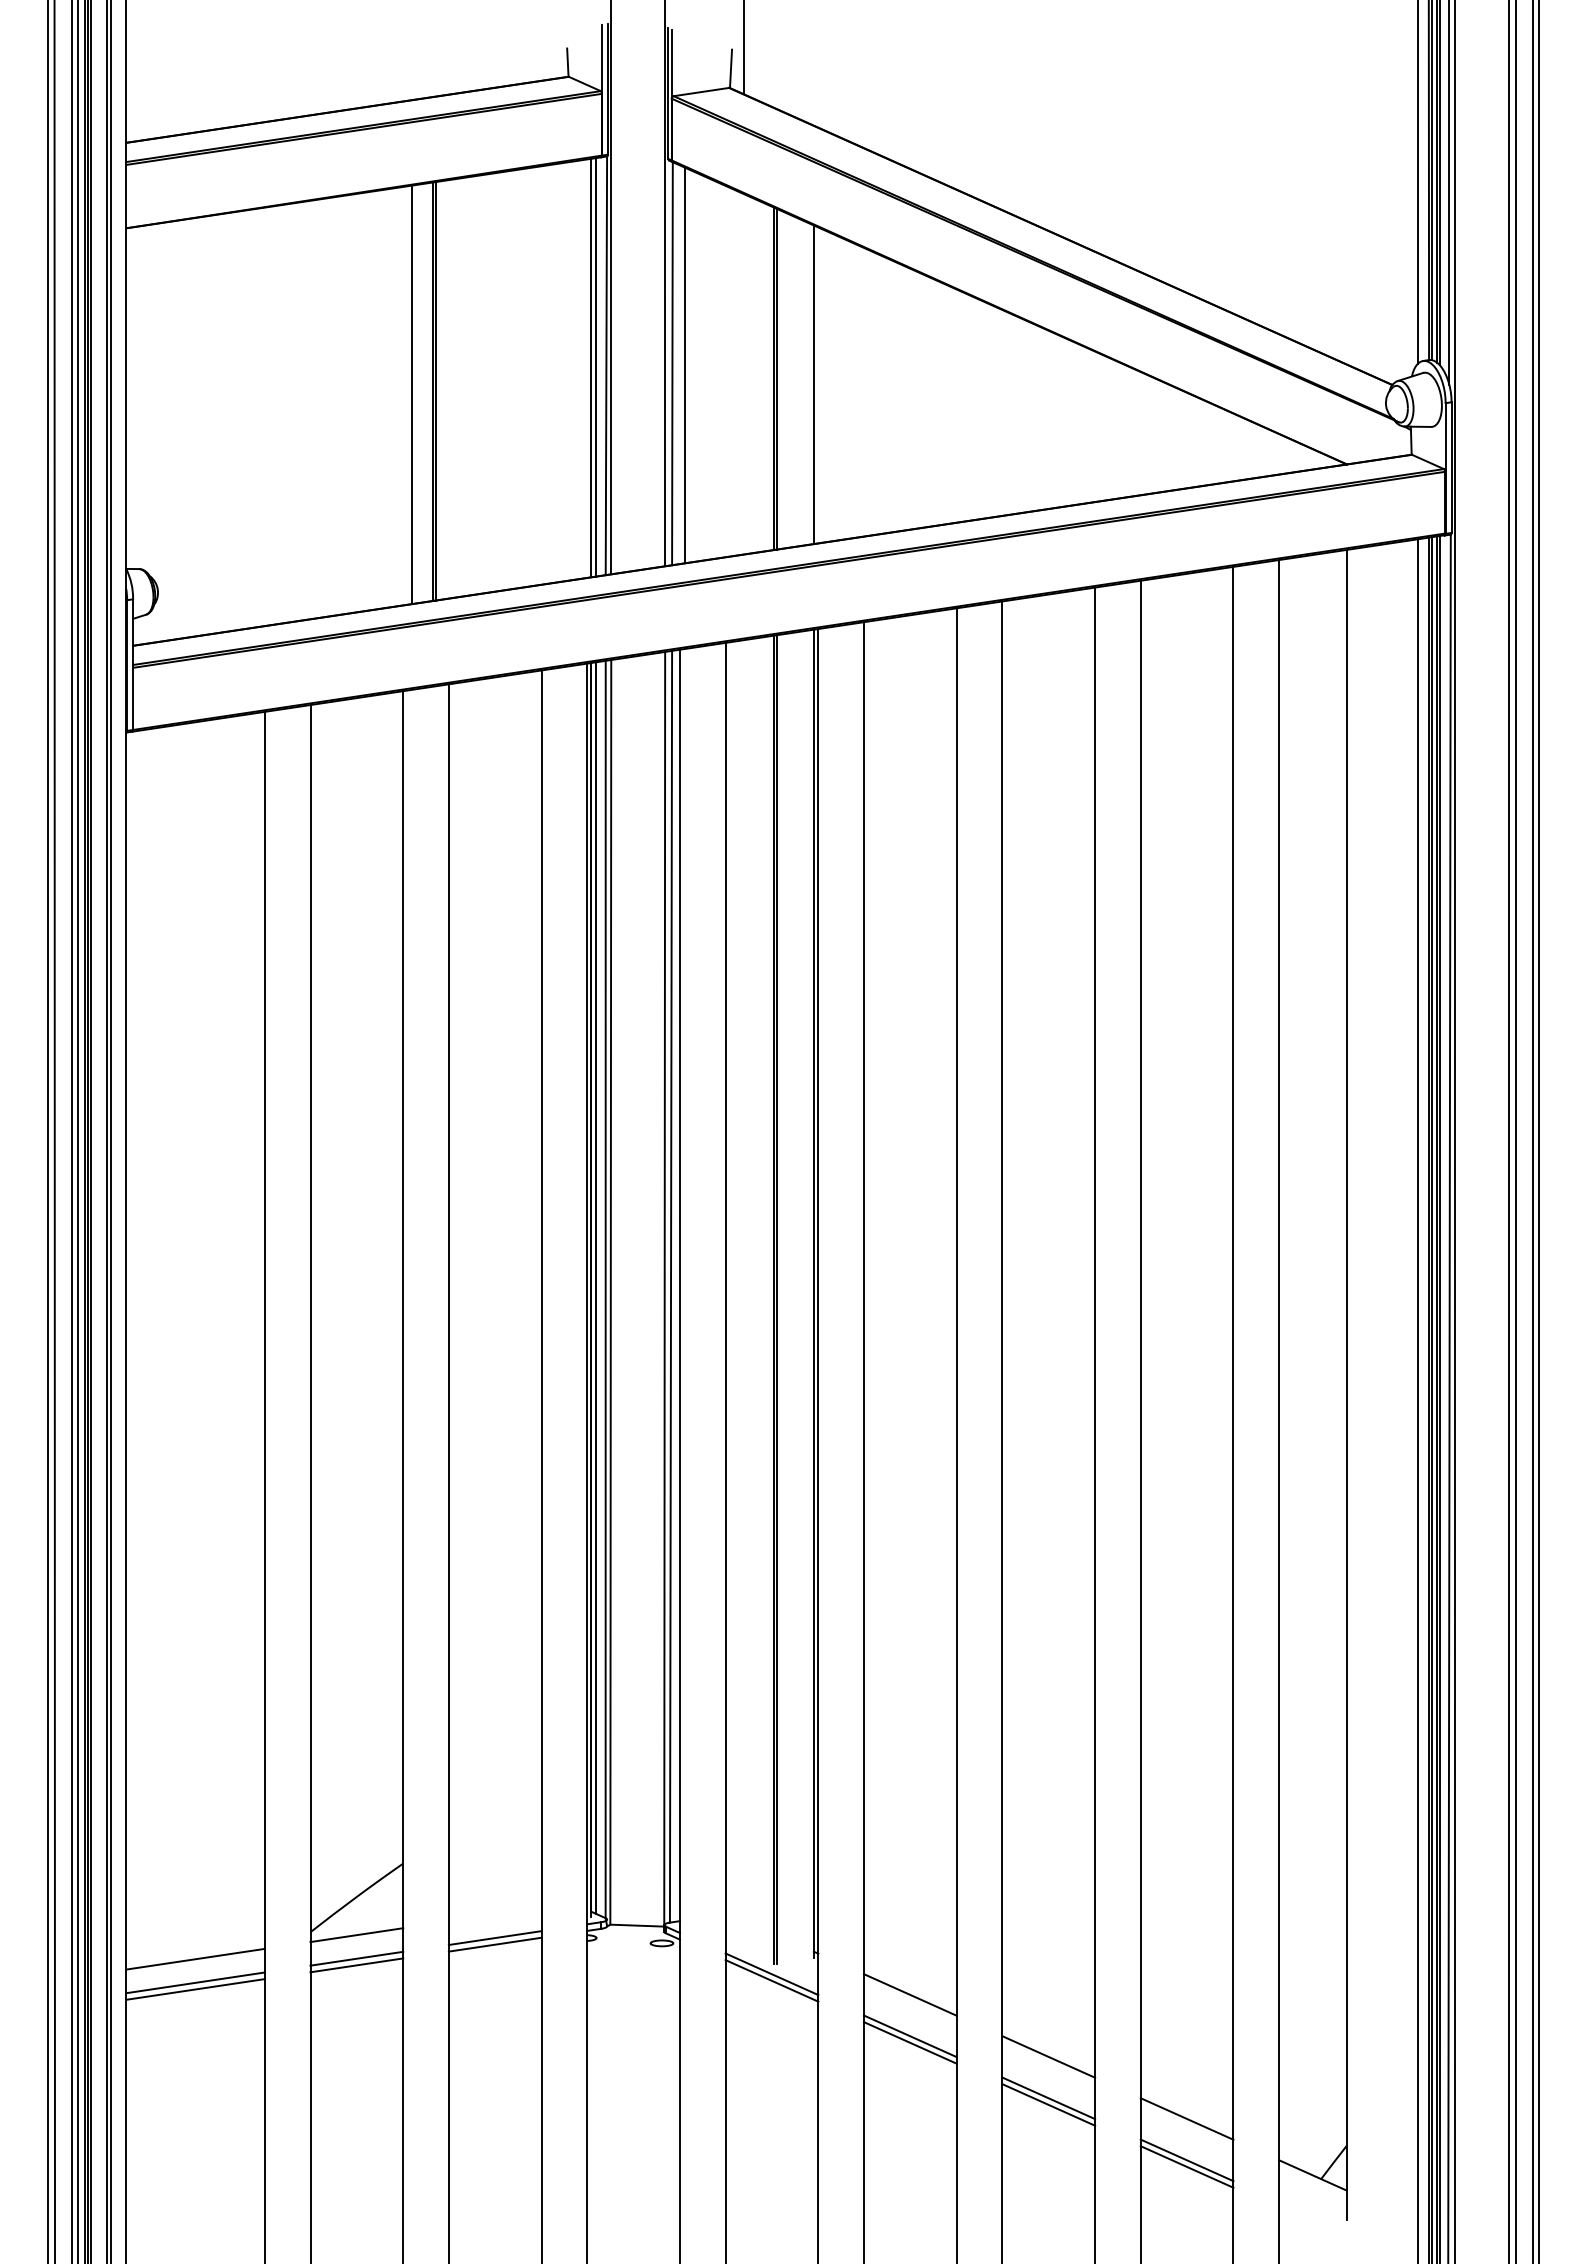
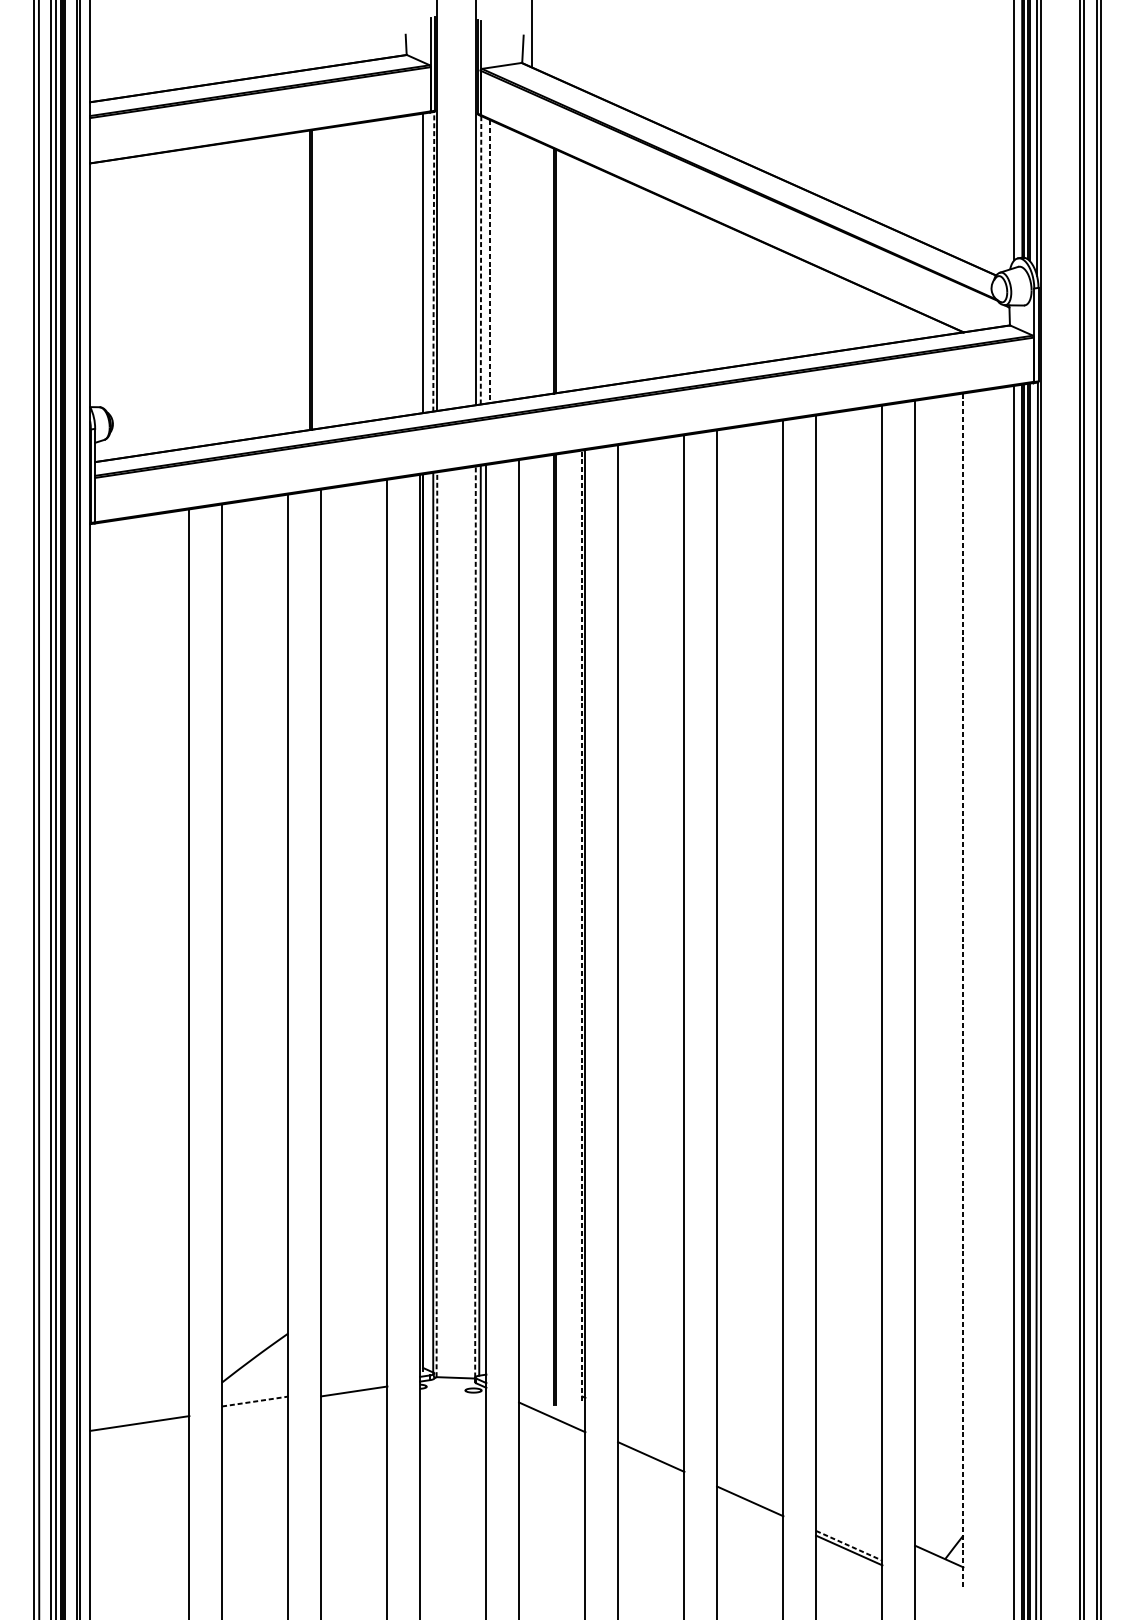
line: (672, 363) -> (481, 260), solid -> dashed
line: (606, 365) -> (433, 261), solid -> dashed
line: (684, 365) -> (489, 261), solid -> dashed
line: (595, 367) -> (425, 263), removed
line: (813, 384) -> (581, 275), removed
line: (412, 394) -> (295, 282), removed
line: (595, 1287) -> (425, 921), removed
line: (664, 1288) -> (475, 921), solid -> dashed
line: (610, 1291) -> (436, 924), solid -> dashed
line: (813, 1293) -> (581, 925), solid -> dashed
line: (1346, 1385) -> (963, 991), solid -> dashed
line: (356, 1935) -> (254, 1384), removed
line: (494, 1937) -> (353, 1386), removed
line: (195, 1958) -> (139, 1401), removed
line: (356, 1958) -> (254, 1401), solid -> dashed
line: (356, 1965) -> (254, 1406), removed
line: (771, 1974) -> (551, 1412), removed
line: (195, 1982) -> (139, 1418), removed
line: (909, 1994) -> (650, 1427), removed
line: (909, 2042) -> (650, 1461), removed
line: (1048, 2056) -> (750, 1471), removed
line: (1048, 2104) -> (750, 1505), removed
line: (1186, 2118) -> (848, 1515), removed
line: (1187, 2160) -> (849, 1545), solid -> dashed

